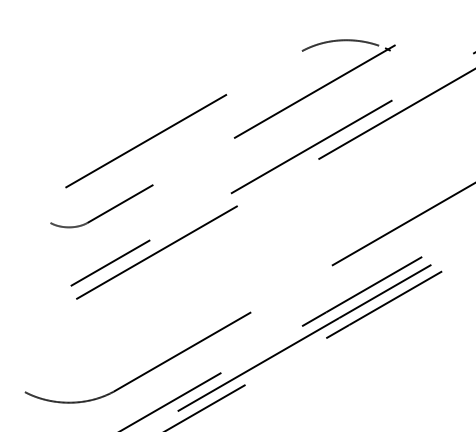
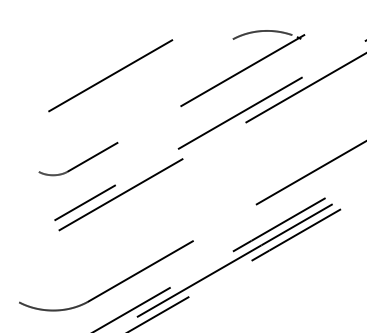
line: (145, 140) -> (110, 75), moved

